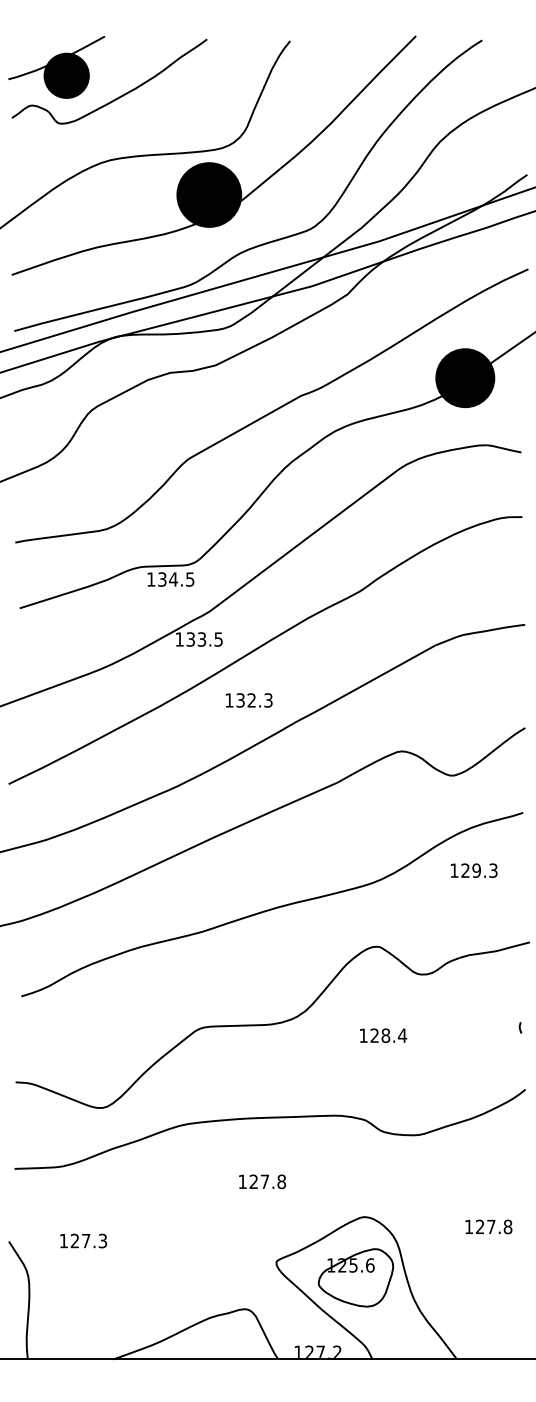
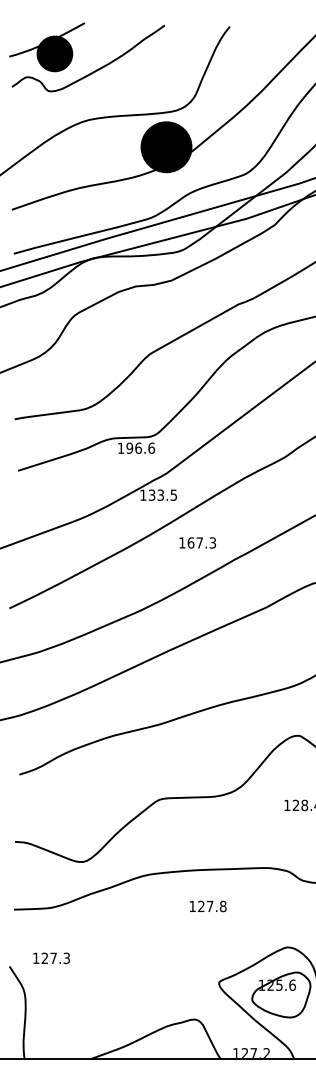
text: (176, 579) -> (140, 448), 134.5 -> 196.6
text: (245, 700) -> (194, 542), 132.3 -> 167.3
text: (262, 1181) -> (208, 906), moved
text: (83, 1240) -> (51, 957), moved

